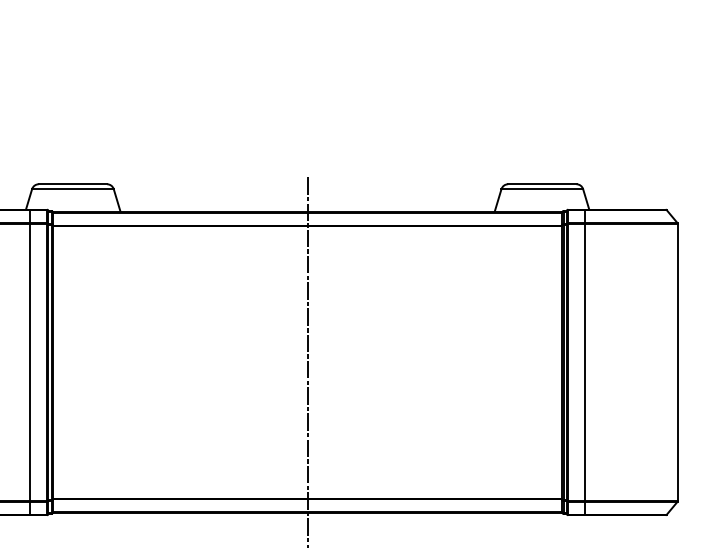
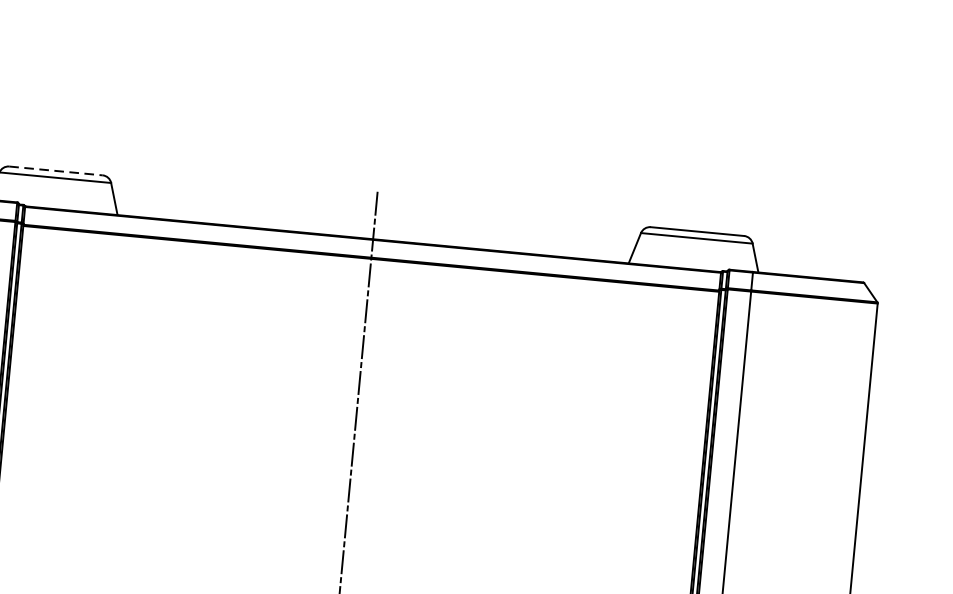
line: (73, 184) -> (56, 171), solid -> dashed

